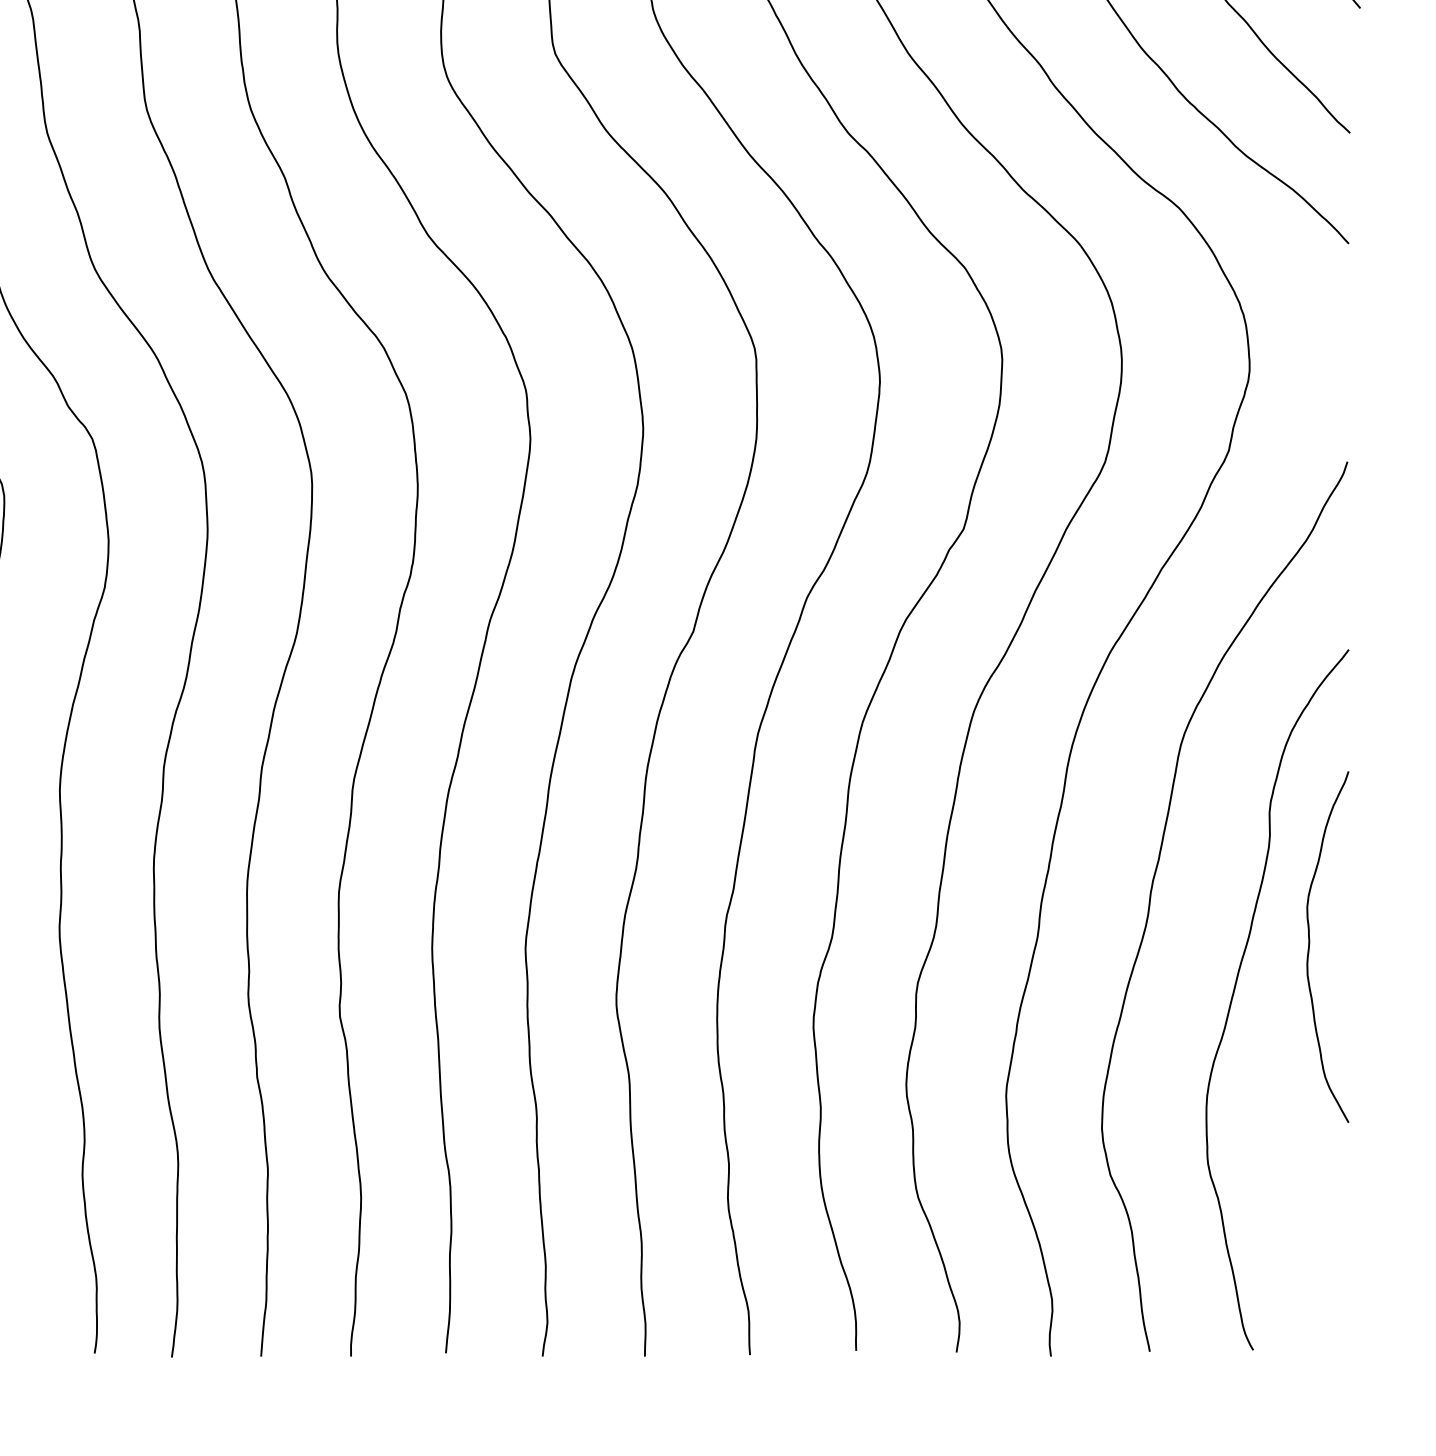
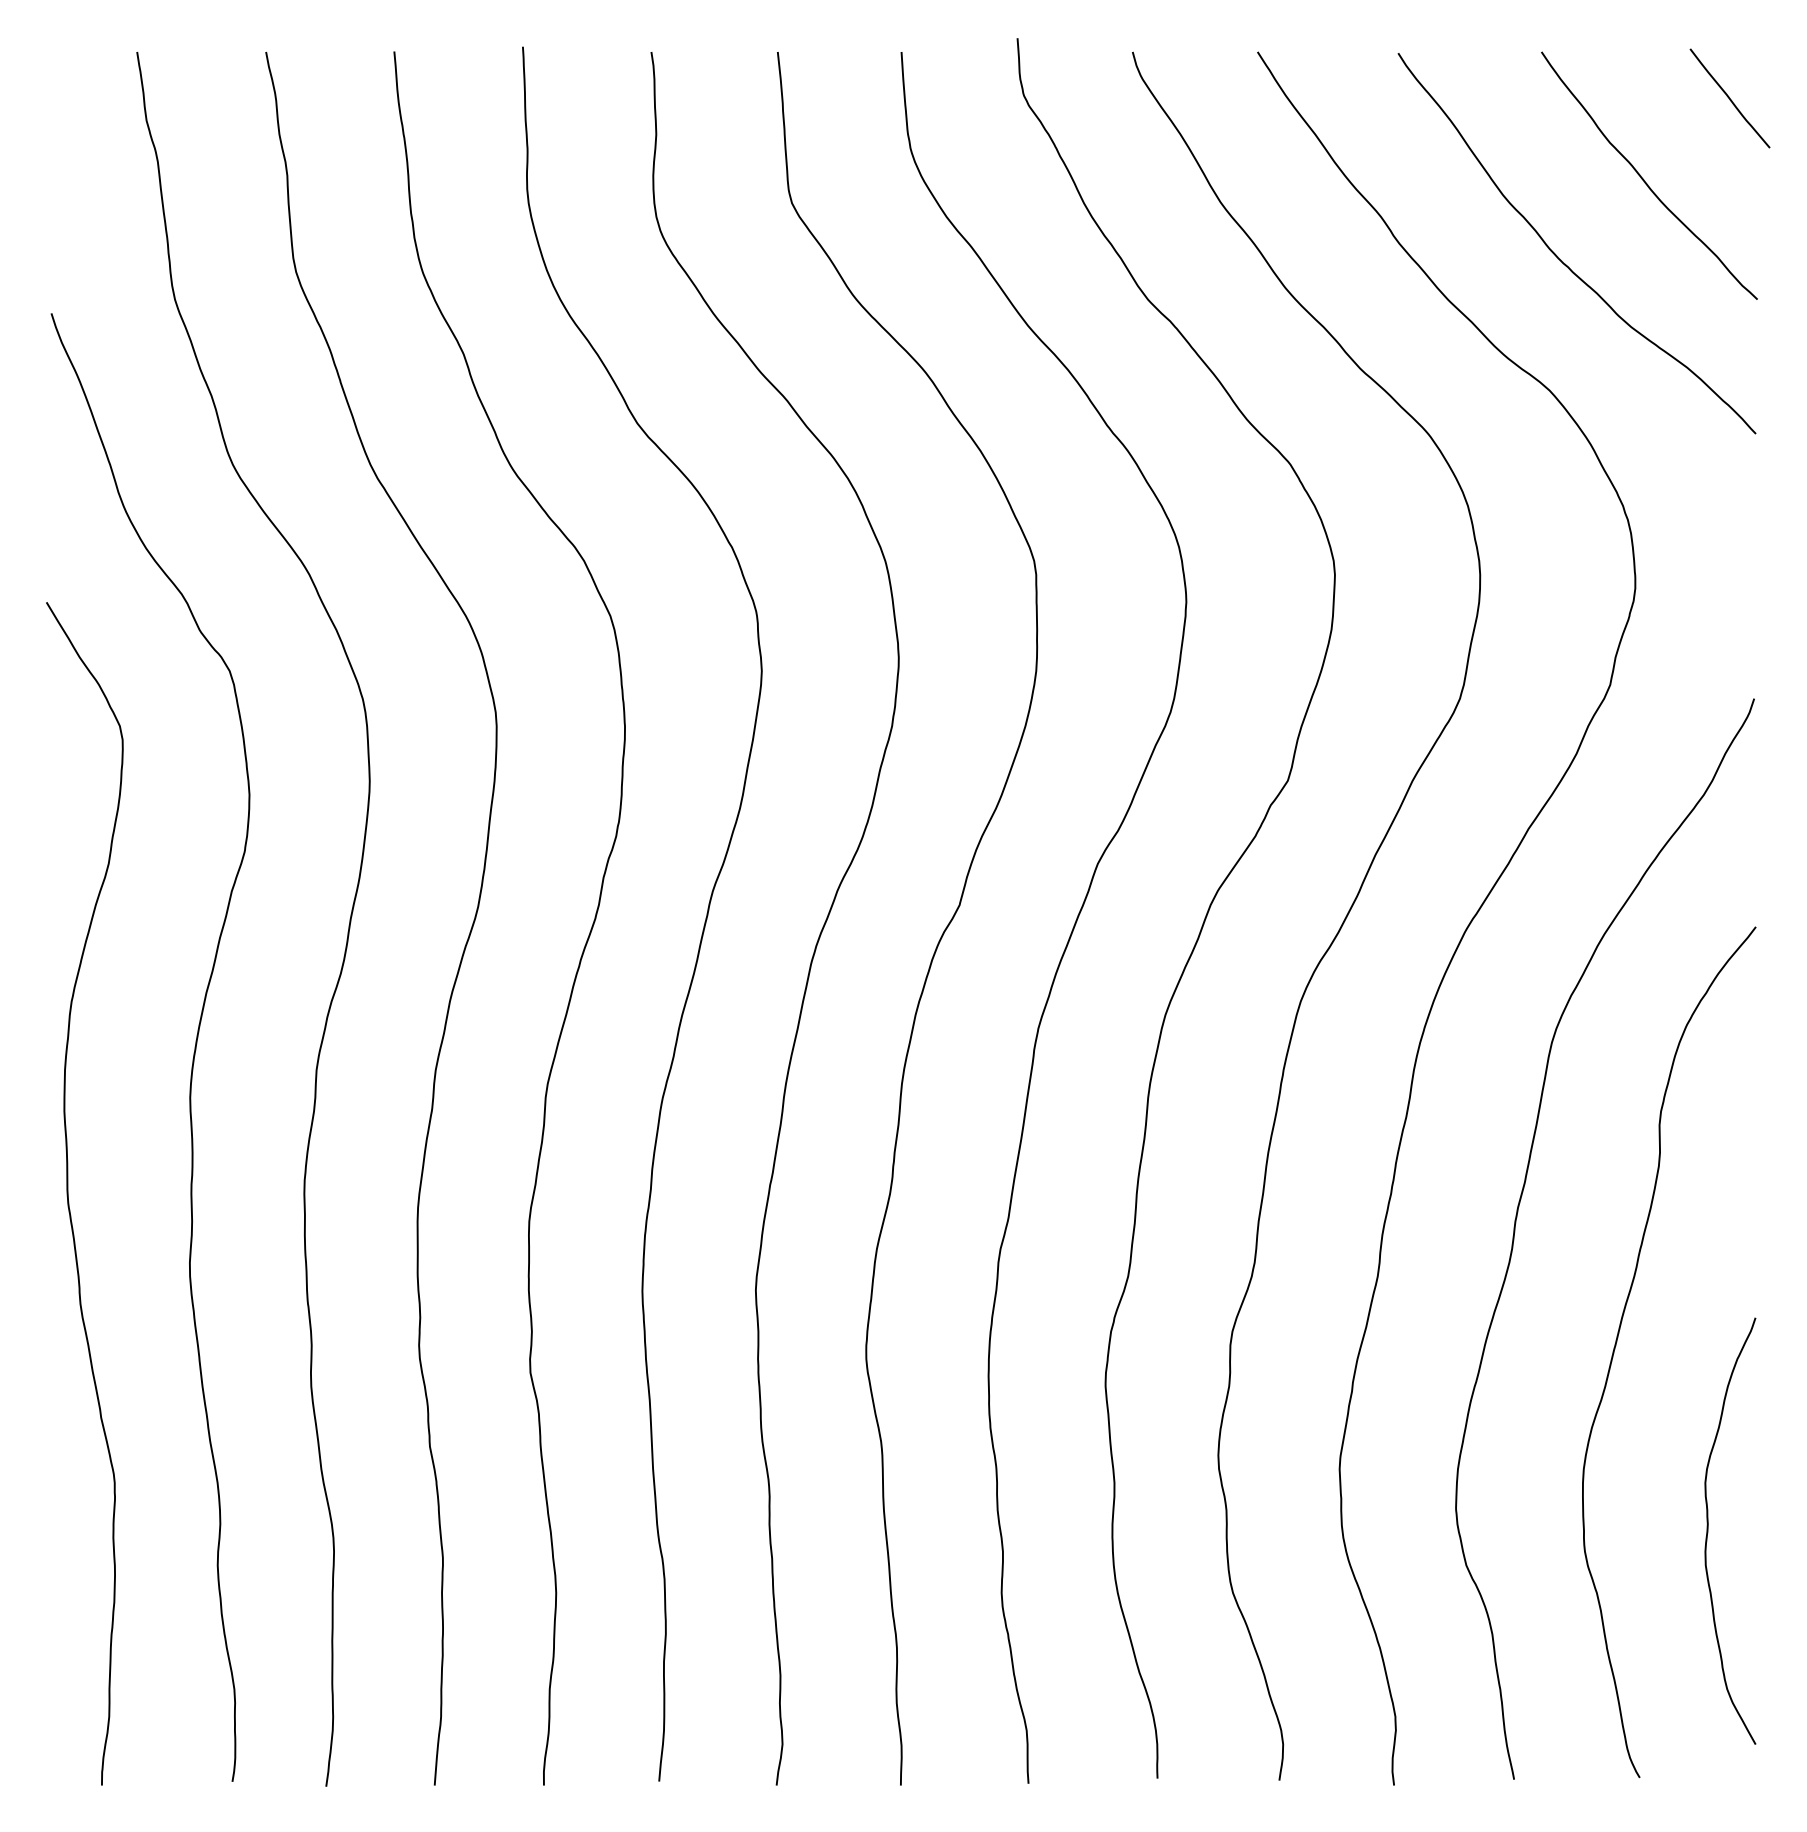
curve: (1309, 946) -> (1708, 1530), moved

